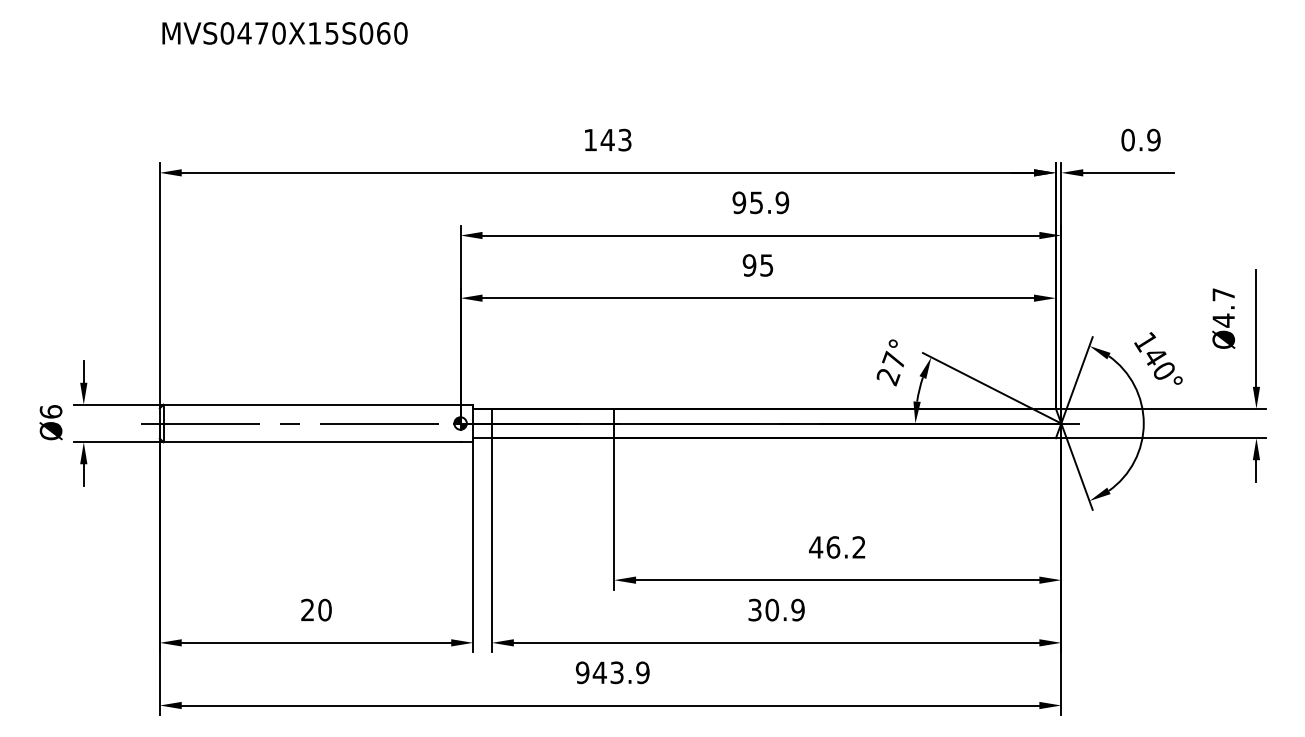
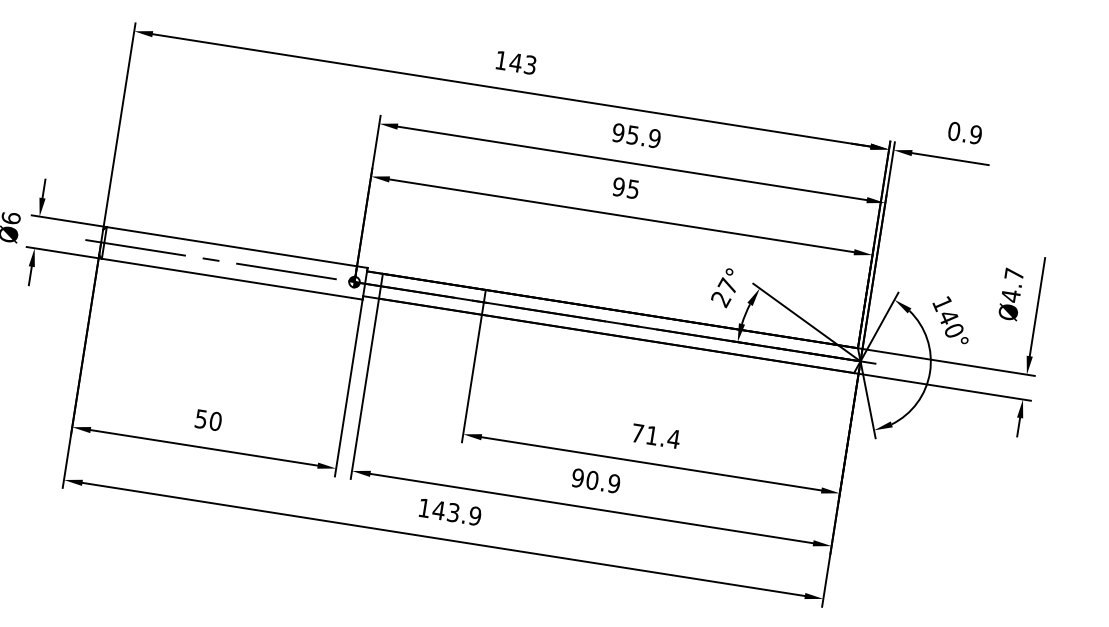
text: (837, 547) -> (655, 436), 46.2 -> 71.4
text: (307, 609) -> (201, 418), 20 -> 50
text: (754, 610) -> (577, 478), 30.9 -> 90.9
text: (582, 672) -> (424, 507), 943.9 -> 143.9

